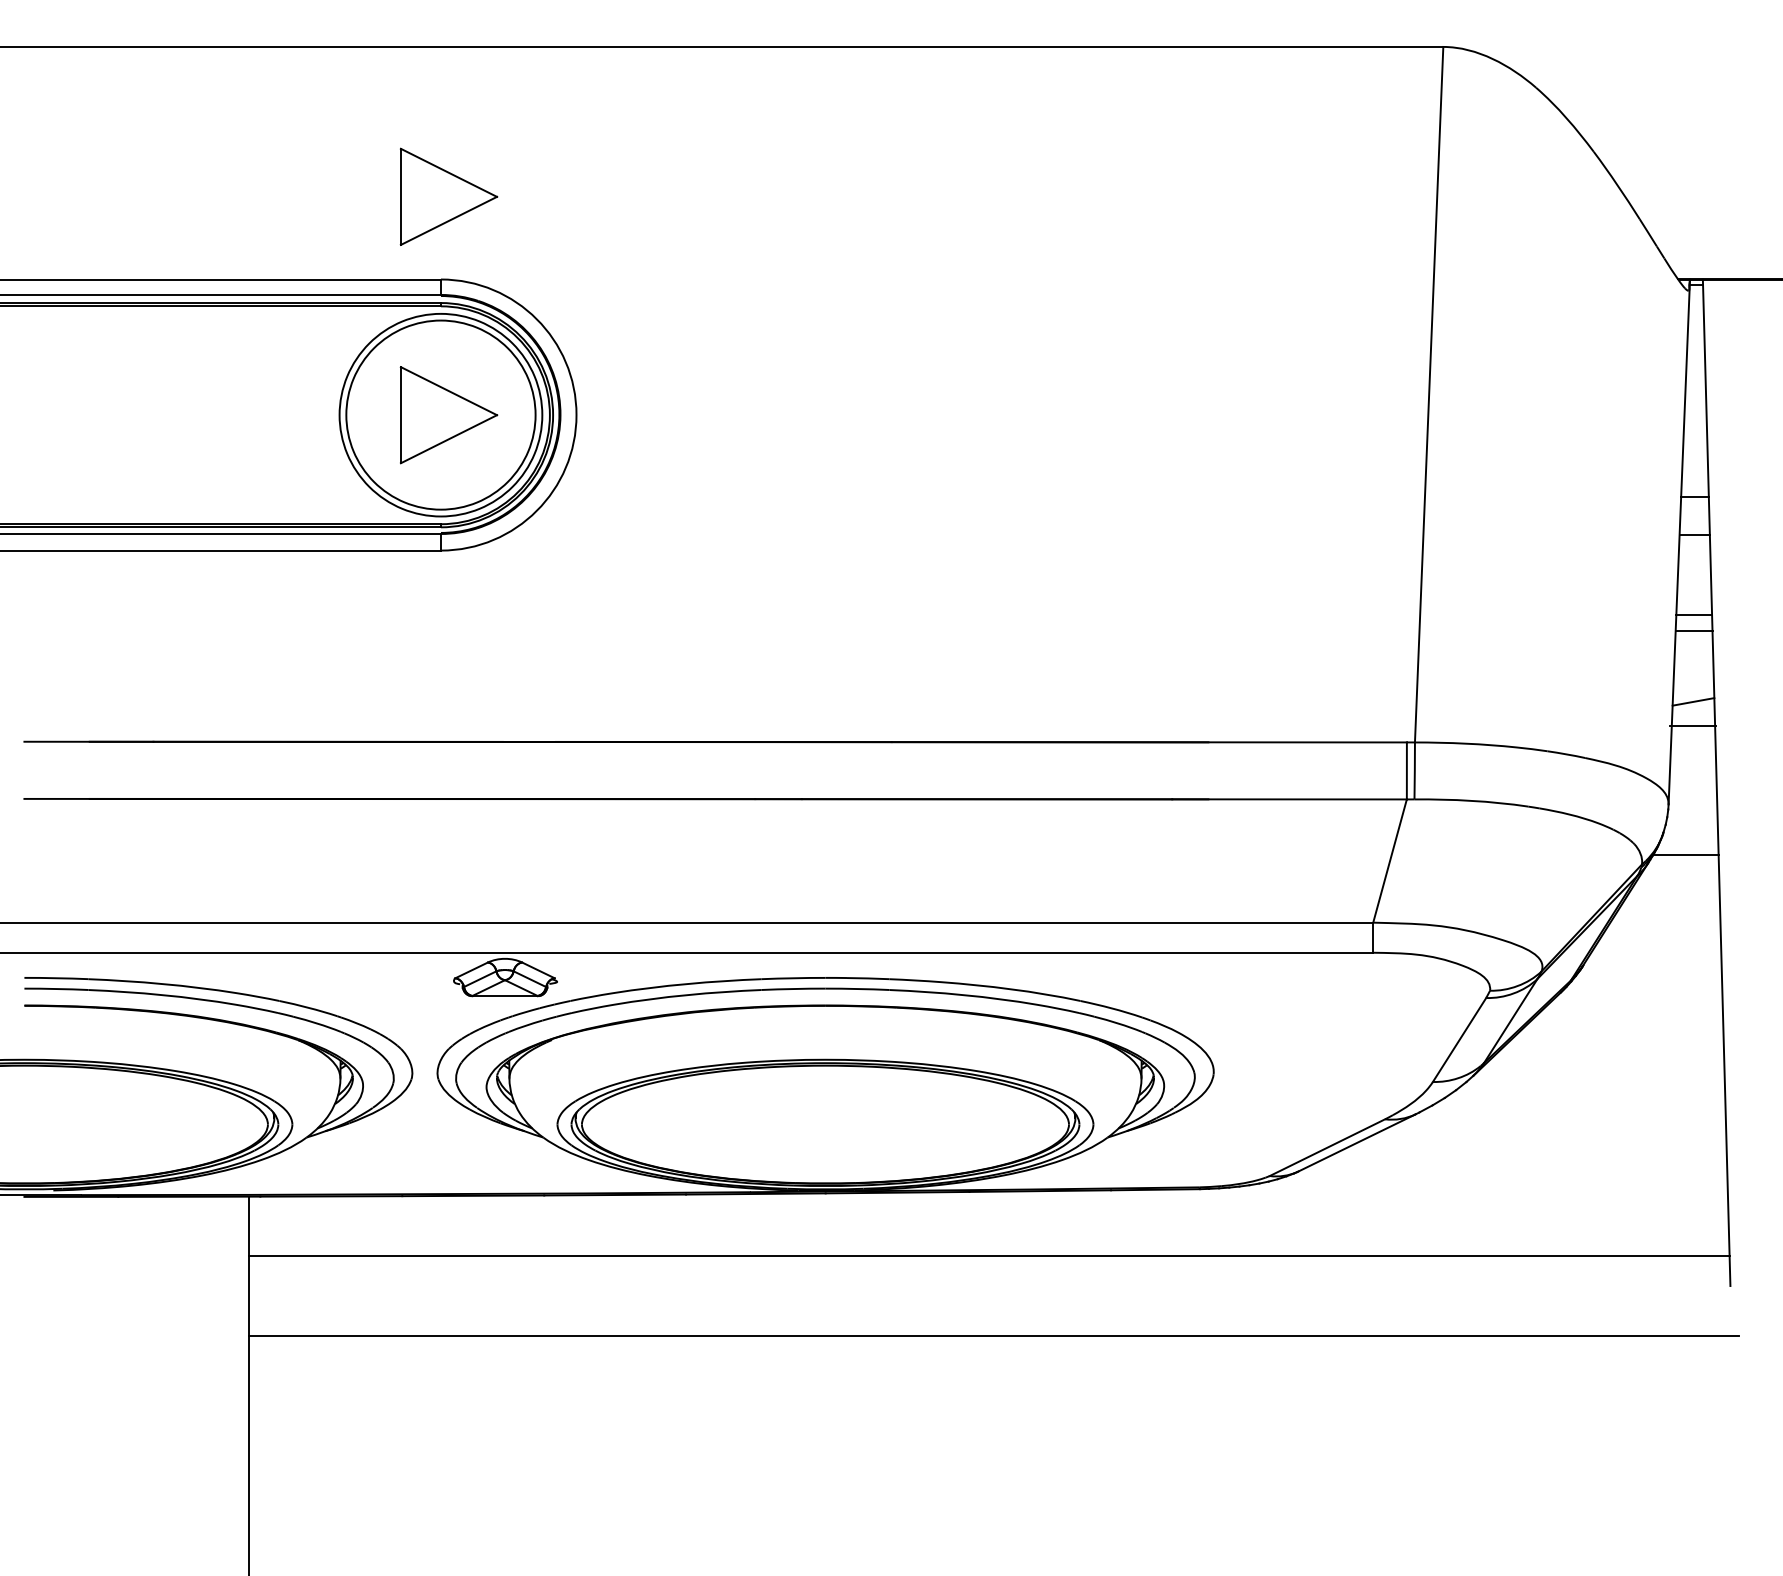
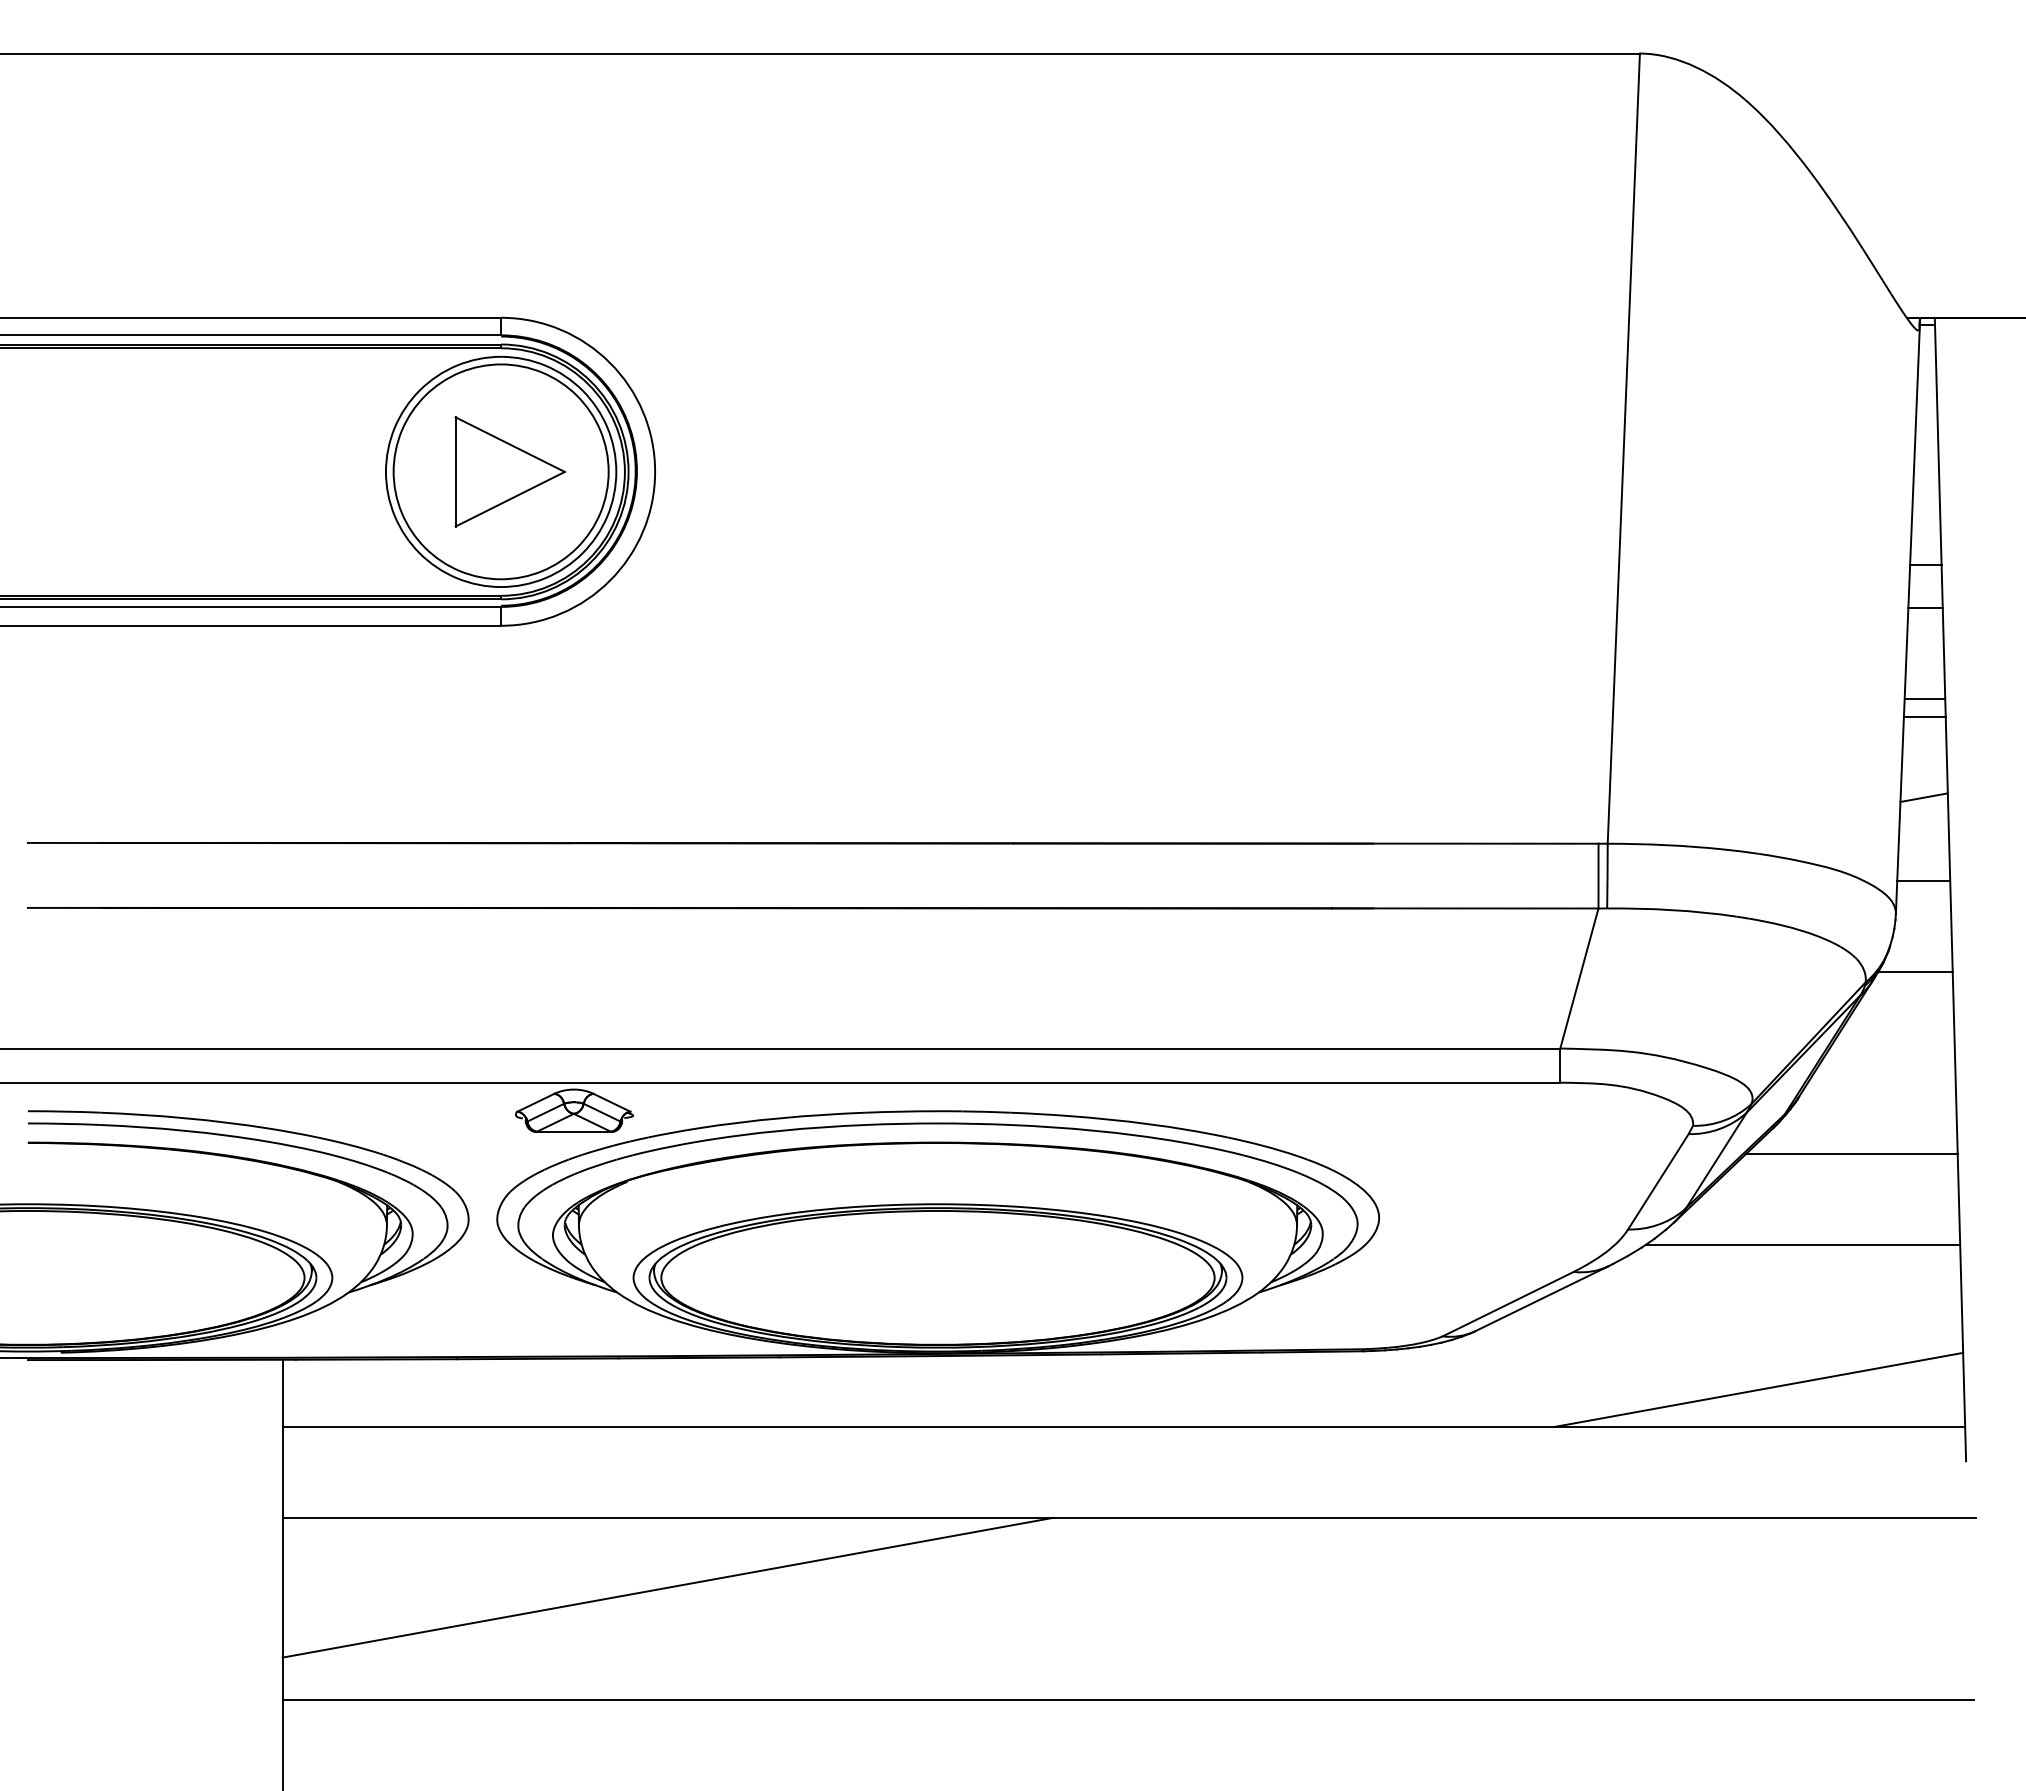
part: (448, 196) -> (509, 223), removed
line: (1692, 725) -> (1923, 880), moved
line: (1629, 1015) -> (1851, 1153), added
line: (1586, 1095) -> (1802, 1244), added
line: (1548, 1222) -> (1759, 1389), added
line: (587, 1397) -> (667, 1587), added
line: (993, 1495) -> (1128, 1699), added

